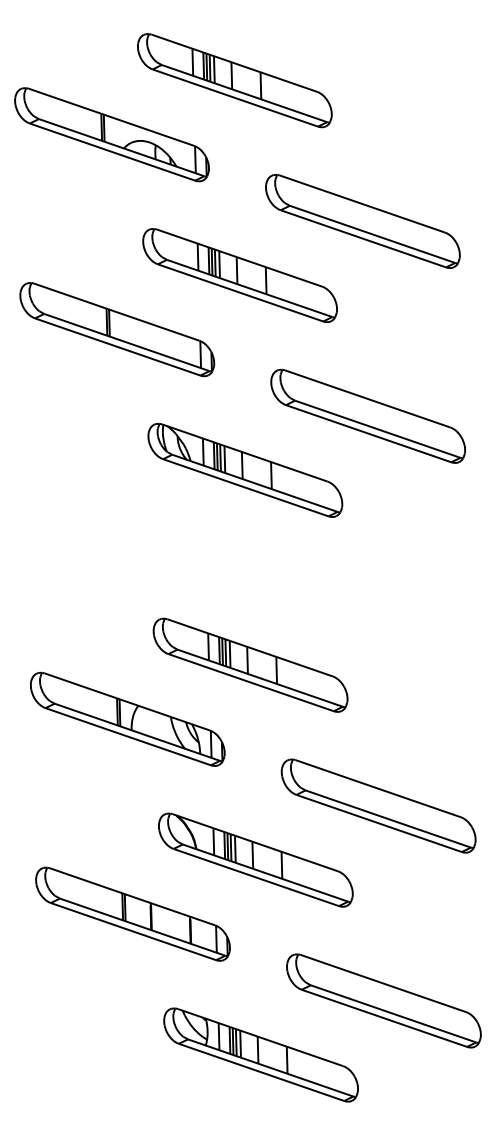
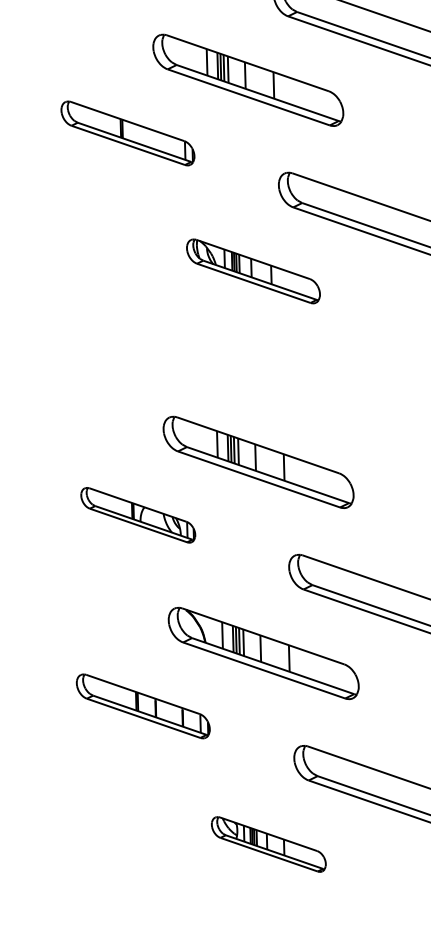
part: (117, 329) -> (128, 133), size x0.7
part: (245, 470) -> (253, 271), size x0.7
part: (127, 718) -> (137, 514), size x0.6
part: (132, 913) -> (142, 705), size x0.7
part: (260, 1054) -> (268, 843), size x0.6

